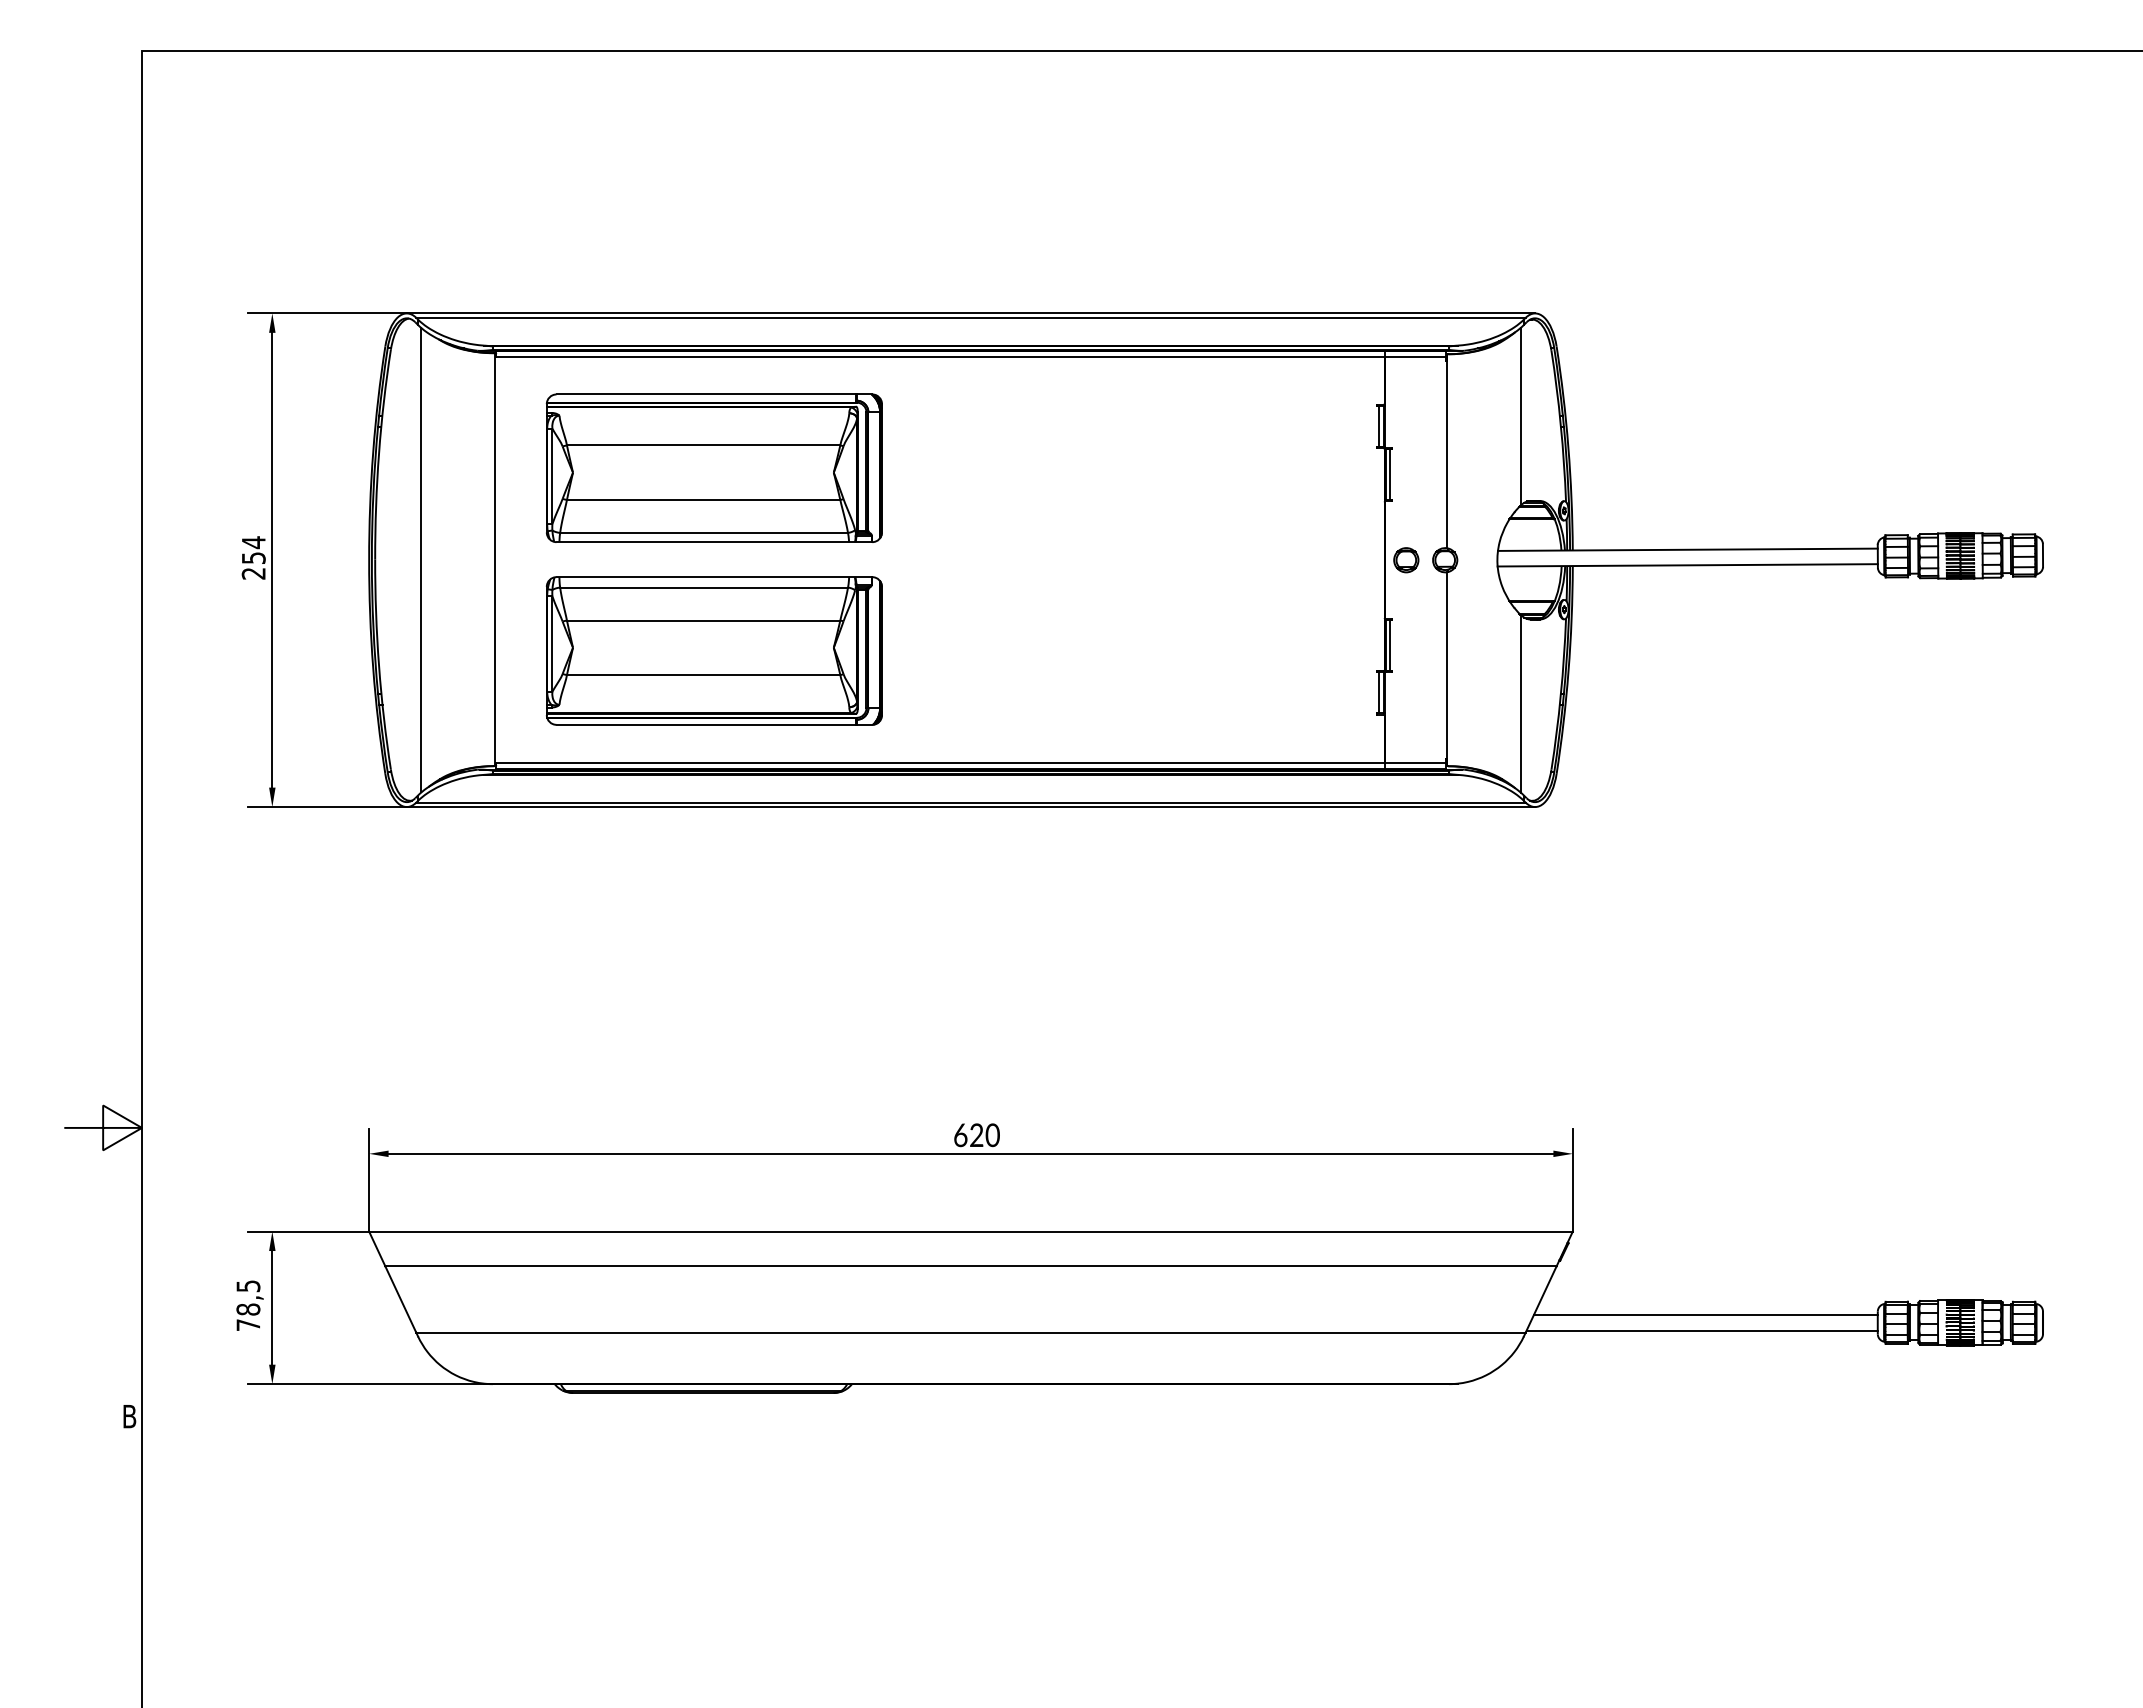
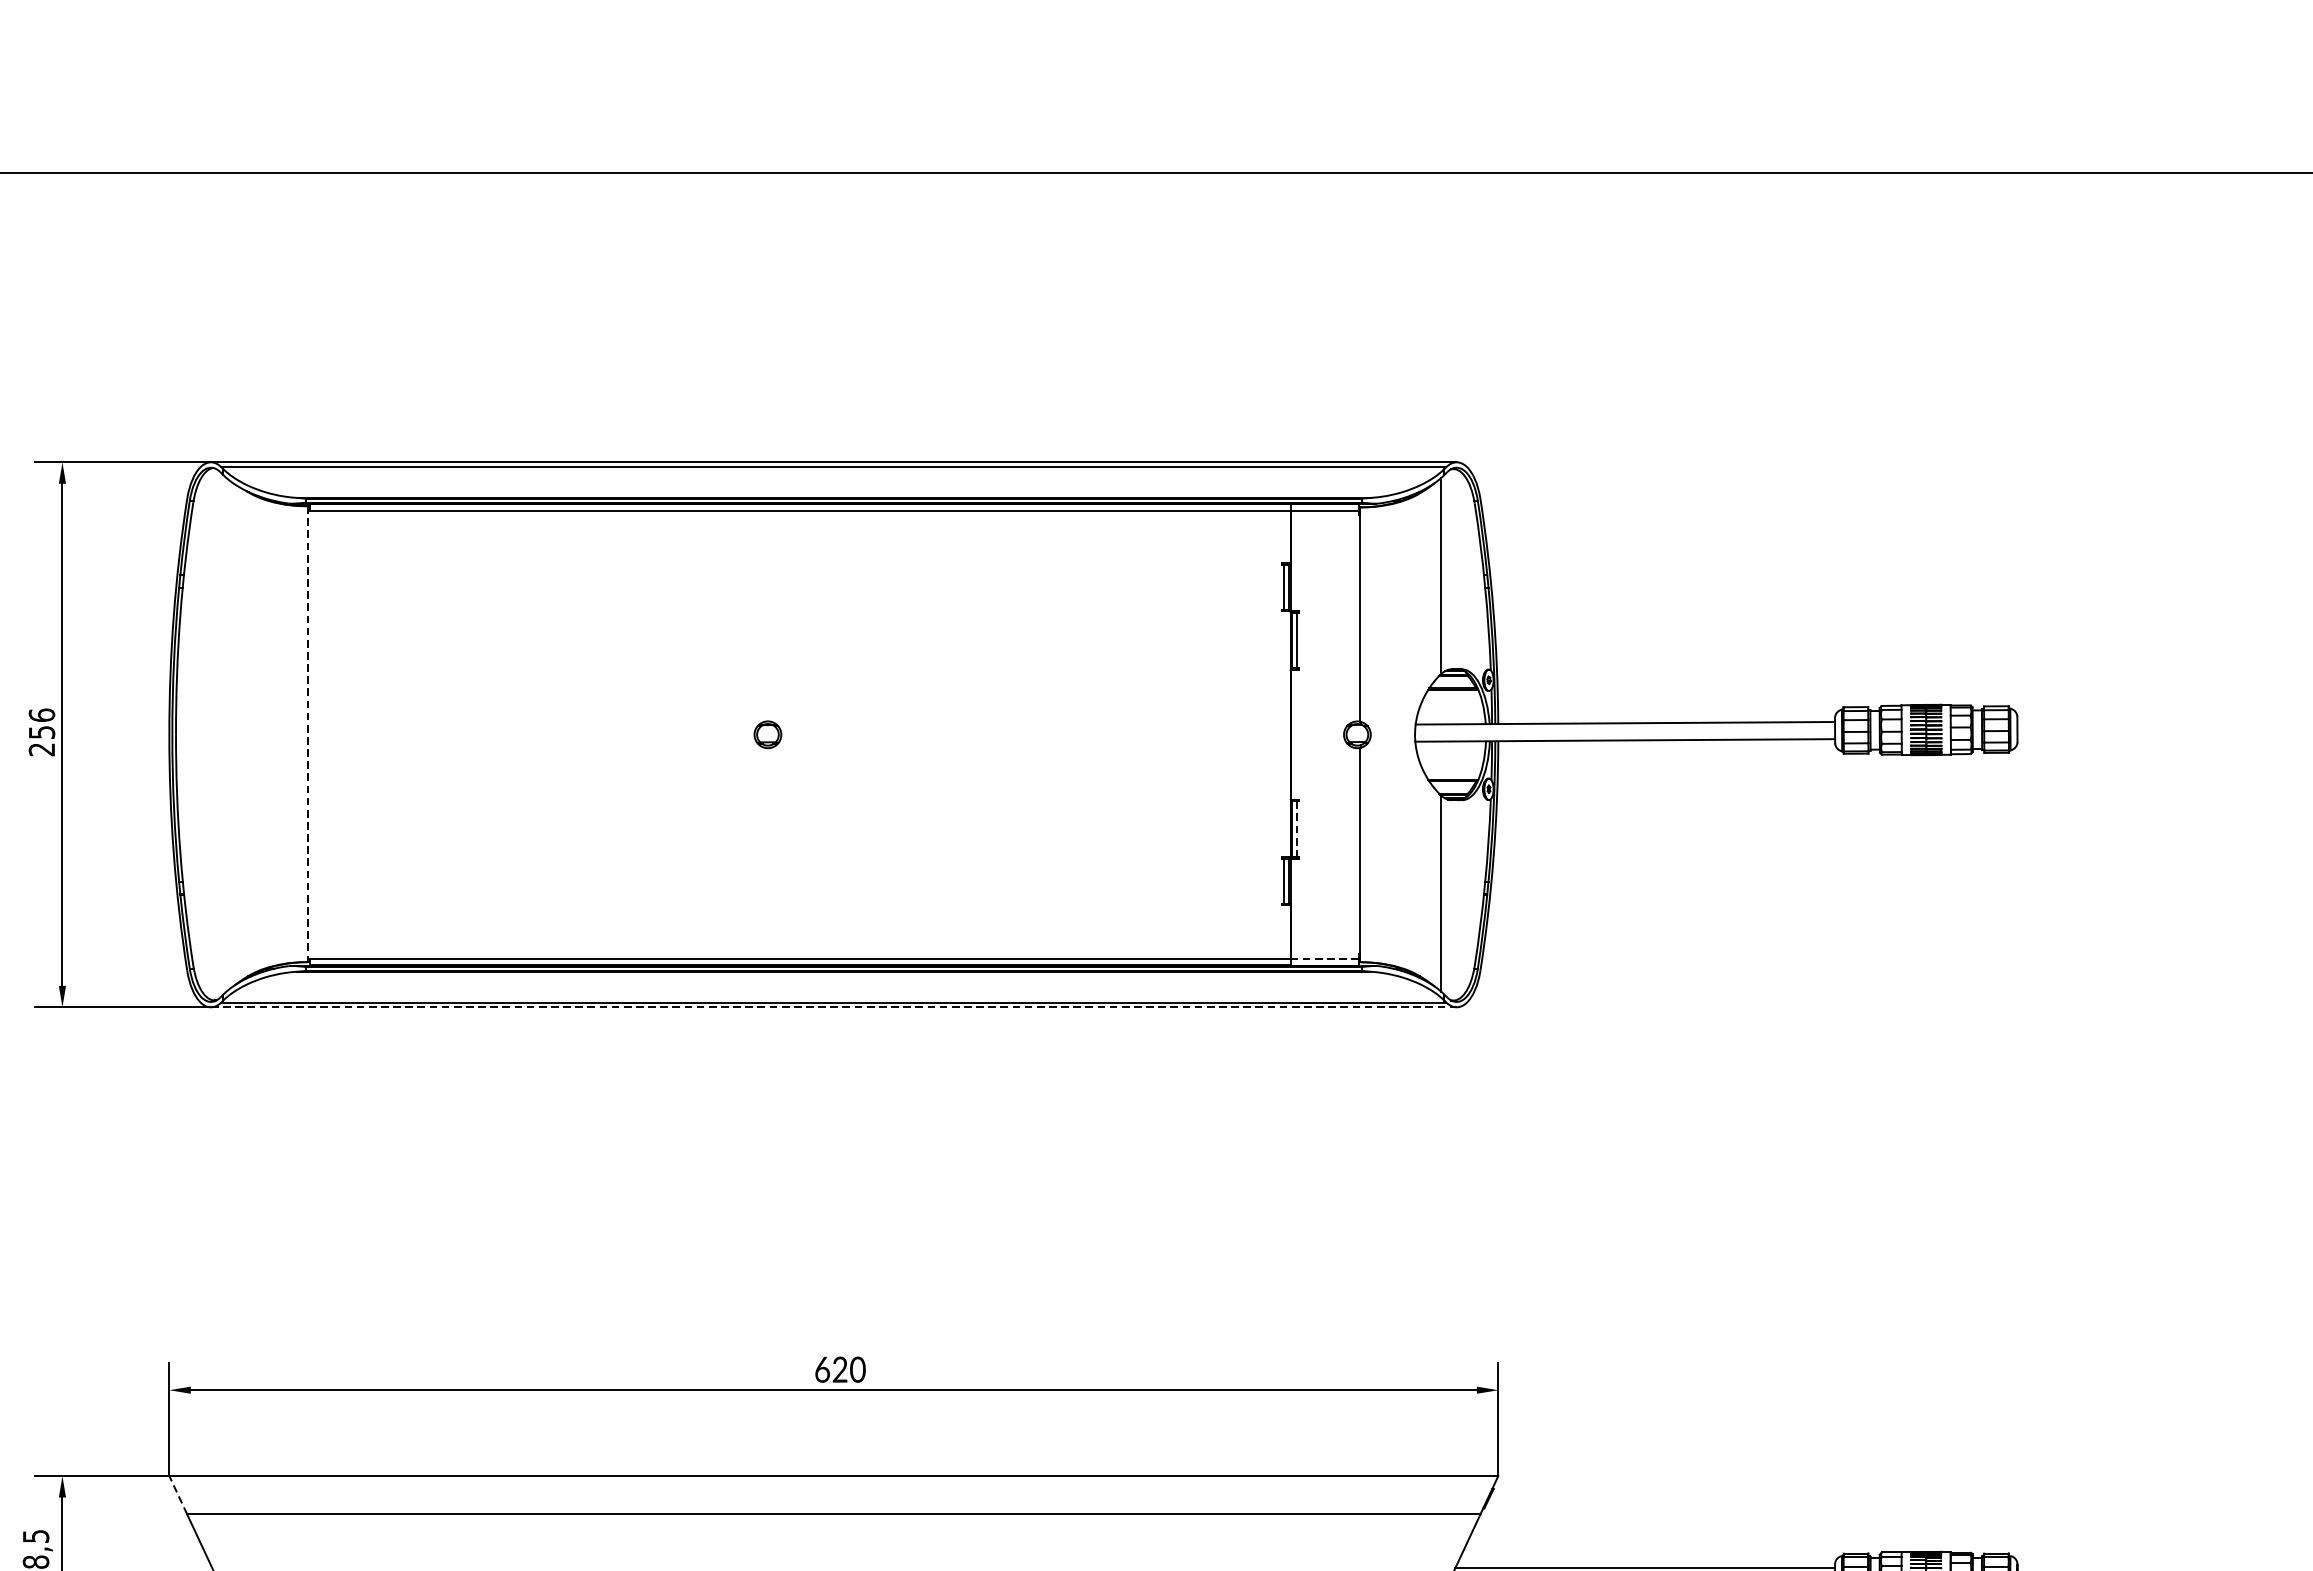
part: (713, 467) -> (549, 632), removed
text: (253, 542) -> (41, 715), 254 -> 256
line: (421, 560) -> (227, 735), removed
line: (495, 560) -> (308, 735), solid -> dashed
part: (1406, 560) -> (768, 735), moved
line: (1390, 646) -> (1297, 830), solid -> dashed
part: (714, 650) -> (550, 834), removed
line: (1415, 763) -> (1324, 959), solid -> dashed
line: (971, 807) -> (834, 1007), solid -> dashed
line: (377, 1248) -> (178, 1494), solid -> dashed

